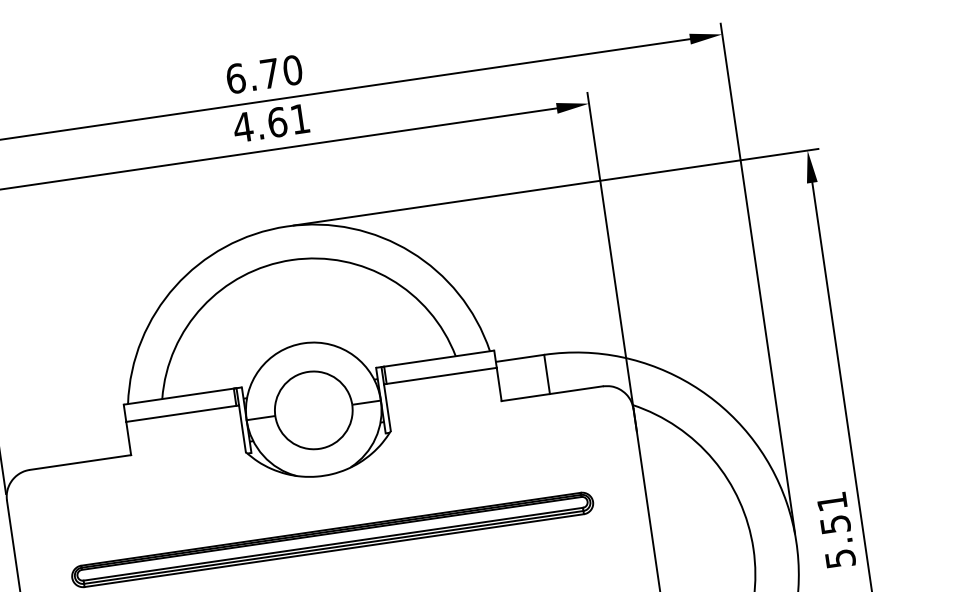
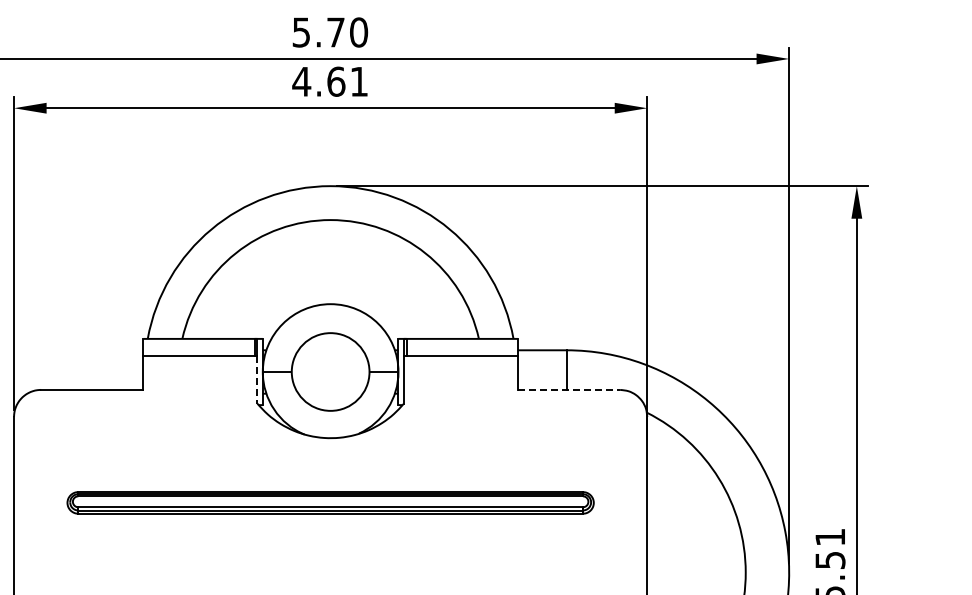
text: (235, 78) -> (301, 32), 6.70 -> 5.70
line: (552, 393) -> (569, 389), solid -> dashed
line: (242, 429) -> (257, 380), solid -> dashed

